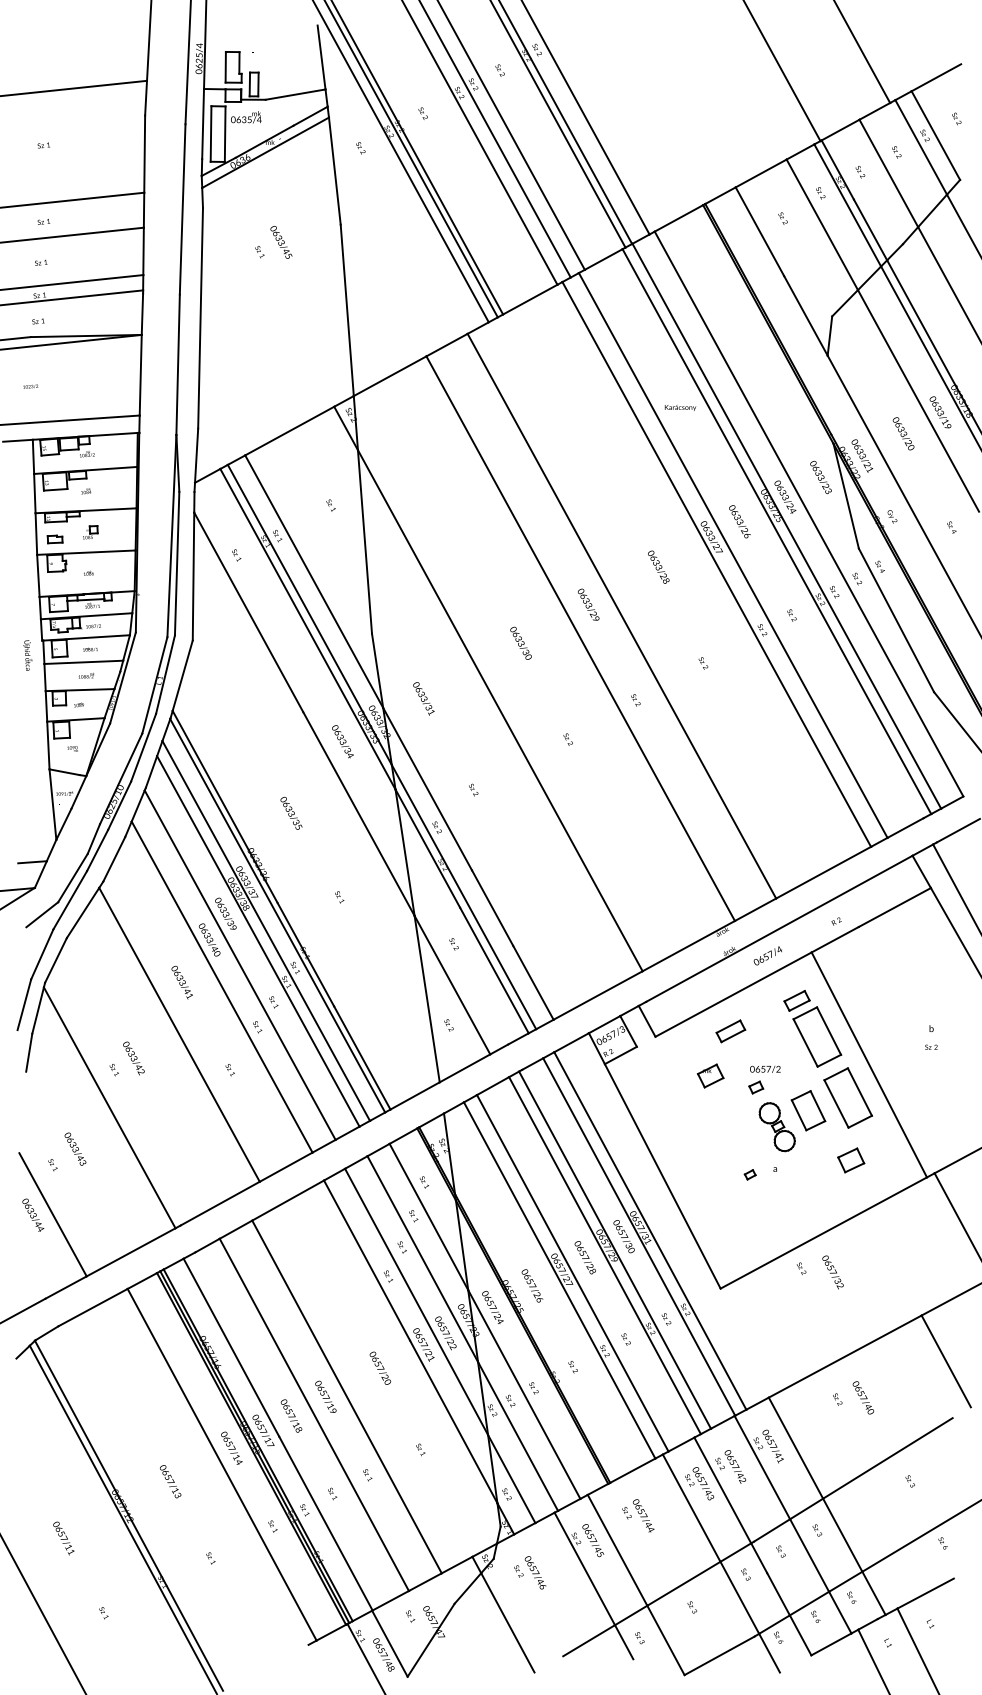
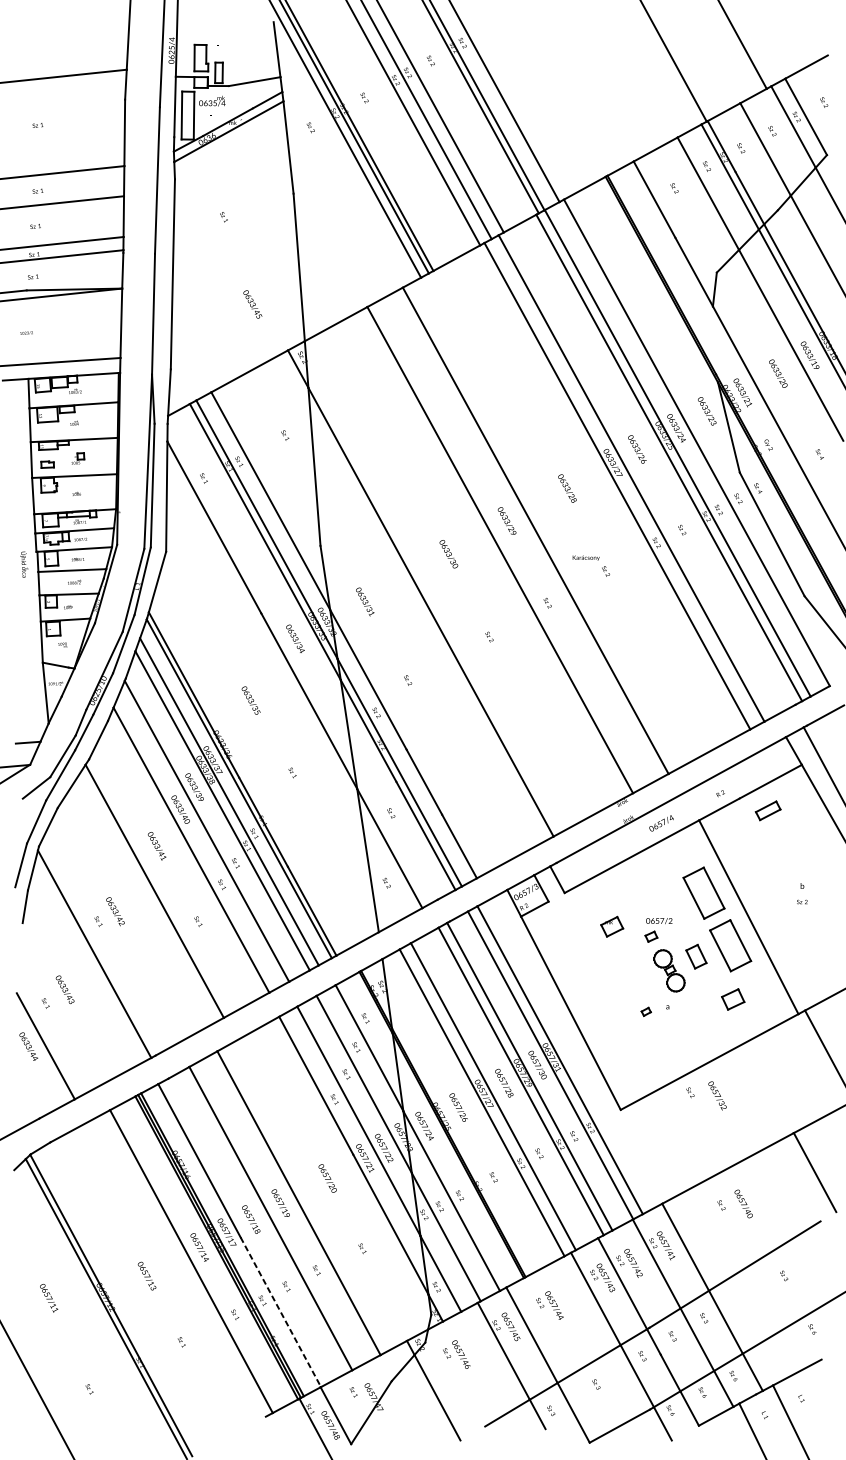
text: (281, 242) -> (252, 304), moved
text: (680, 407) -> (586, 557), moved
part: (796, 1000) -> (686, 861), removed
part: (730, 1031) -> (767, 810), moved
part: (808, 1110) -> (696, 956), size x0.7
line: (325, 1523) -> (280, 1312), solid -> dashed
text: (63, 1538) -> (48, 1298), moved

